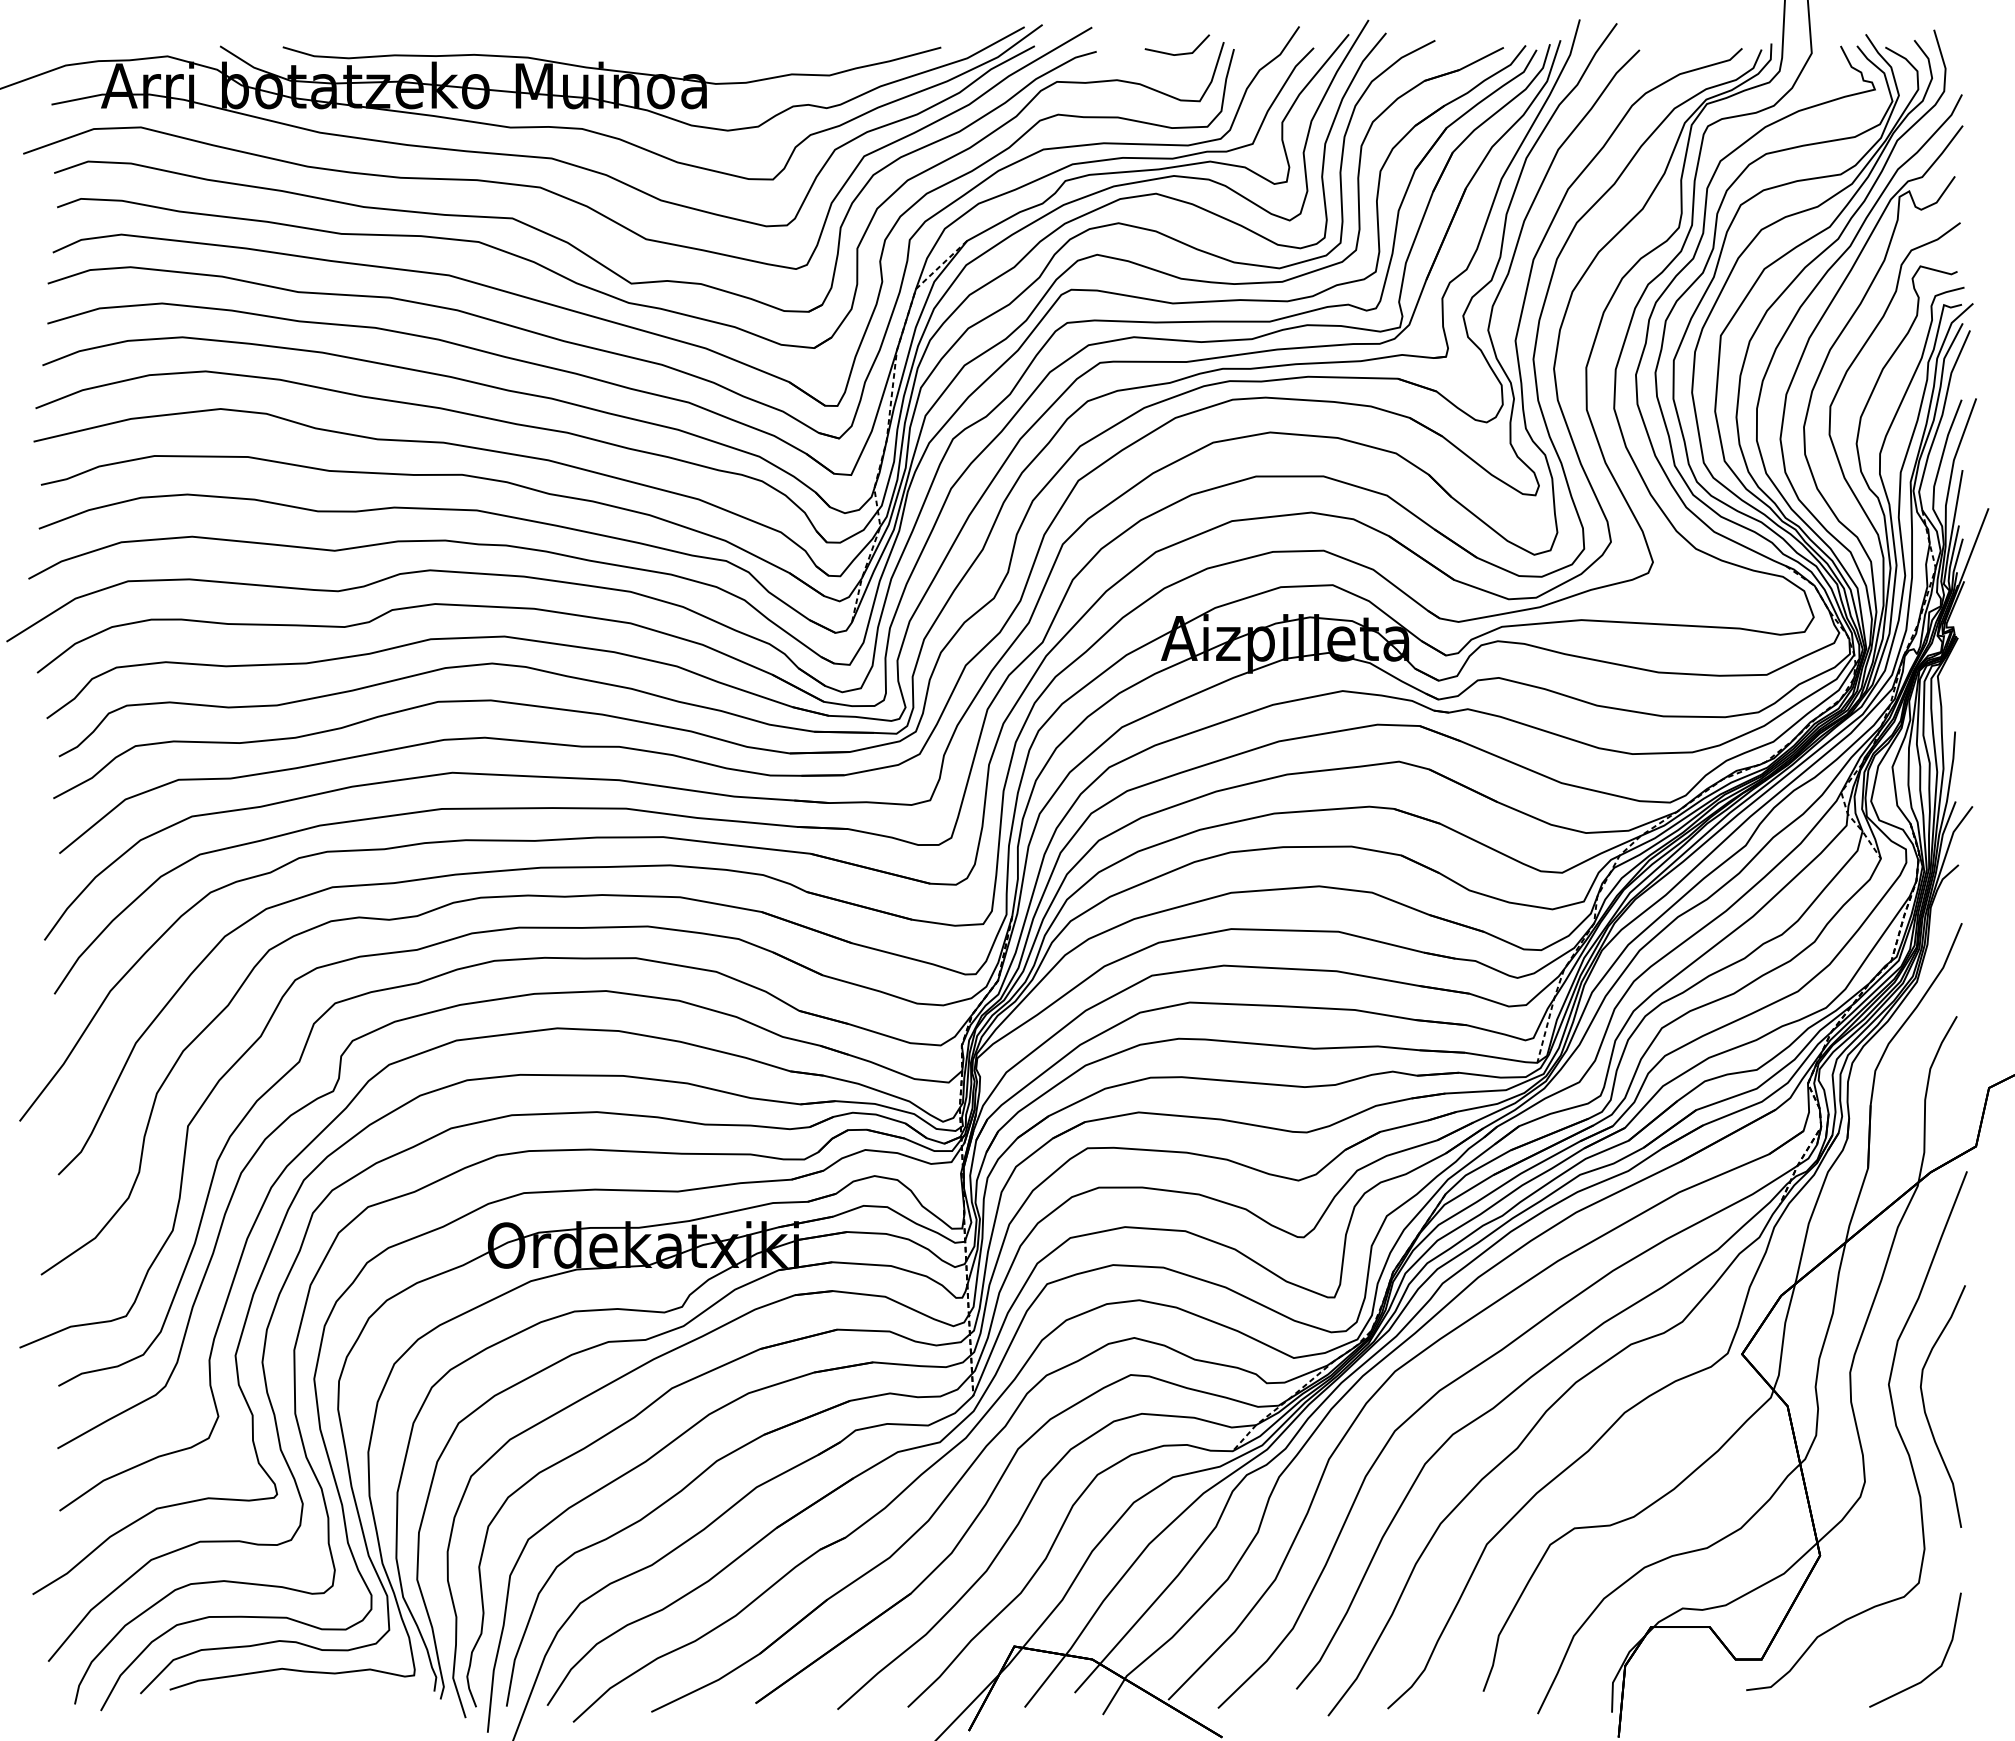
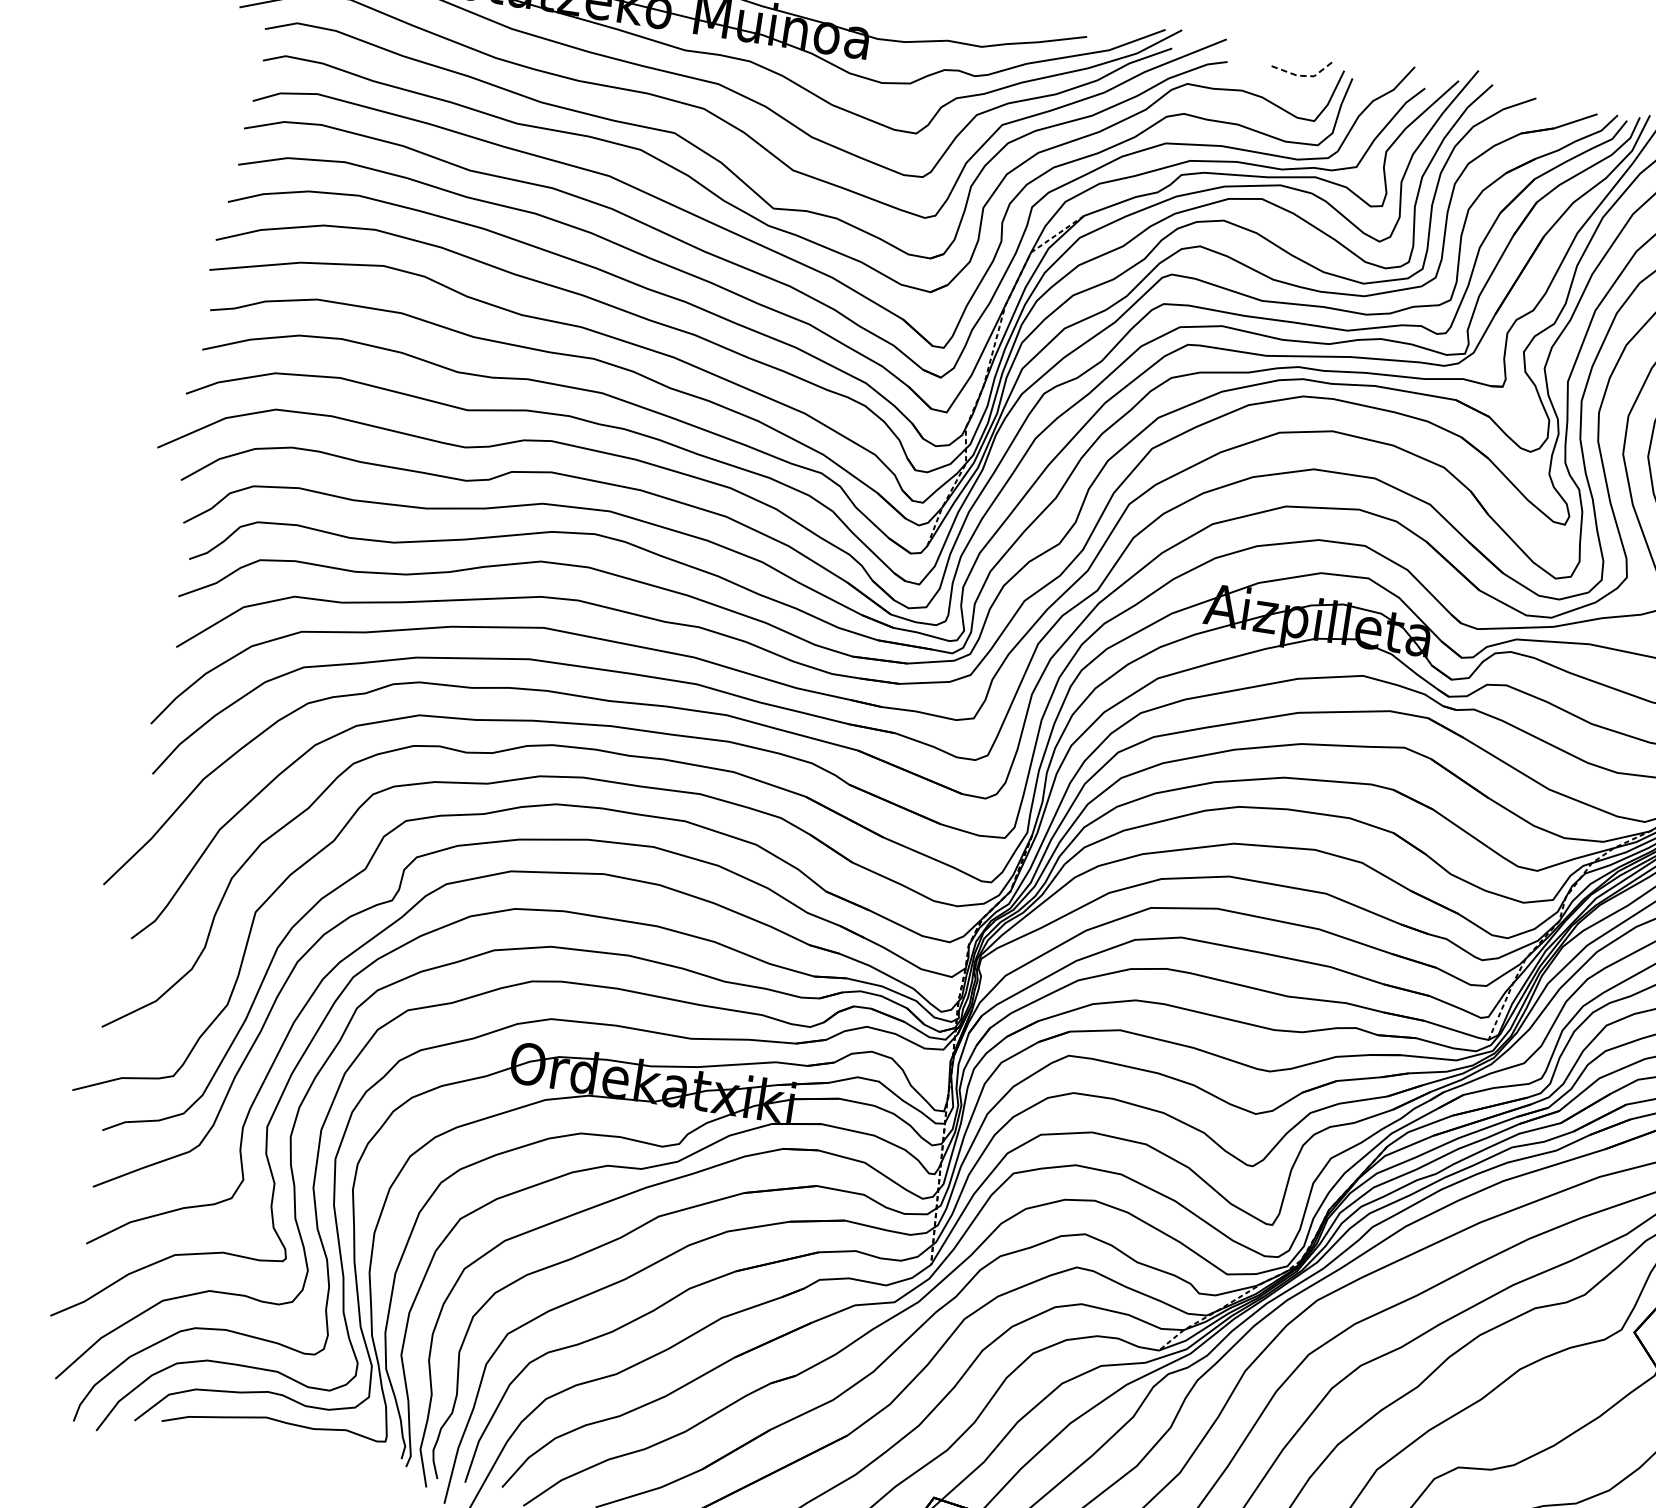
line: (1180, 54) -> (1303, 76), solid -> dashed

